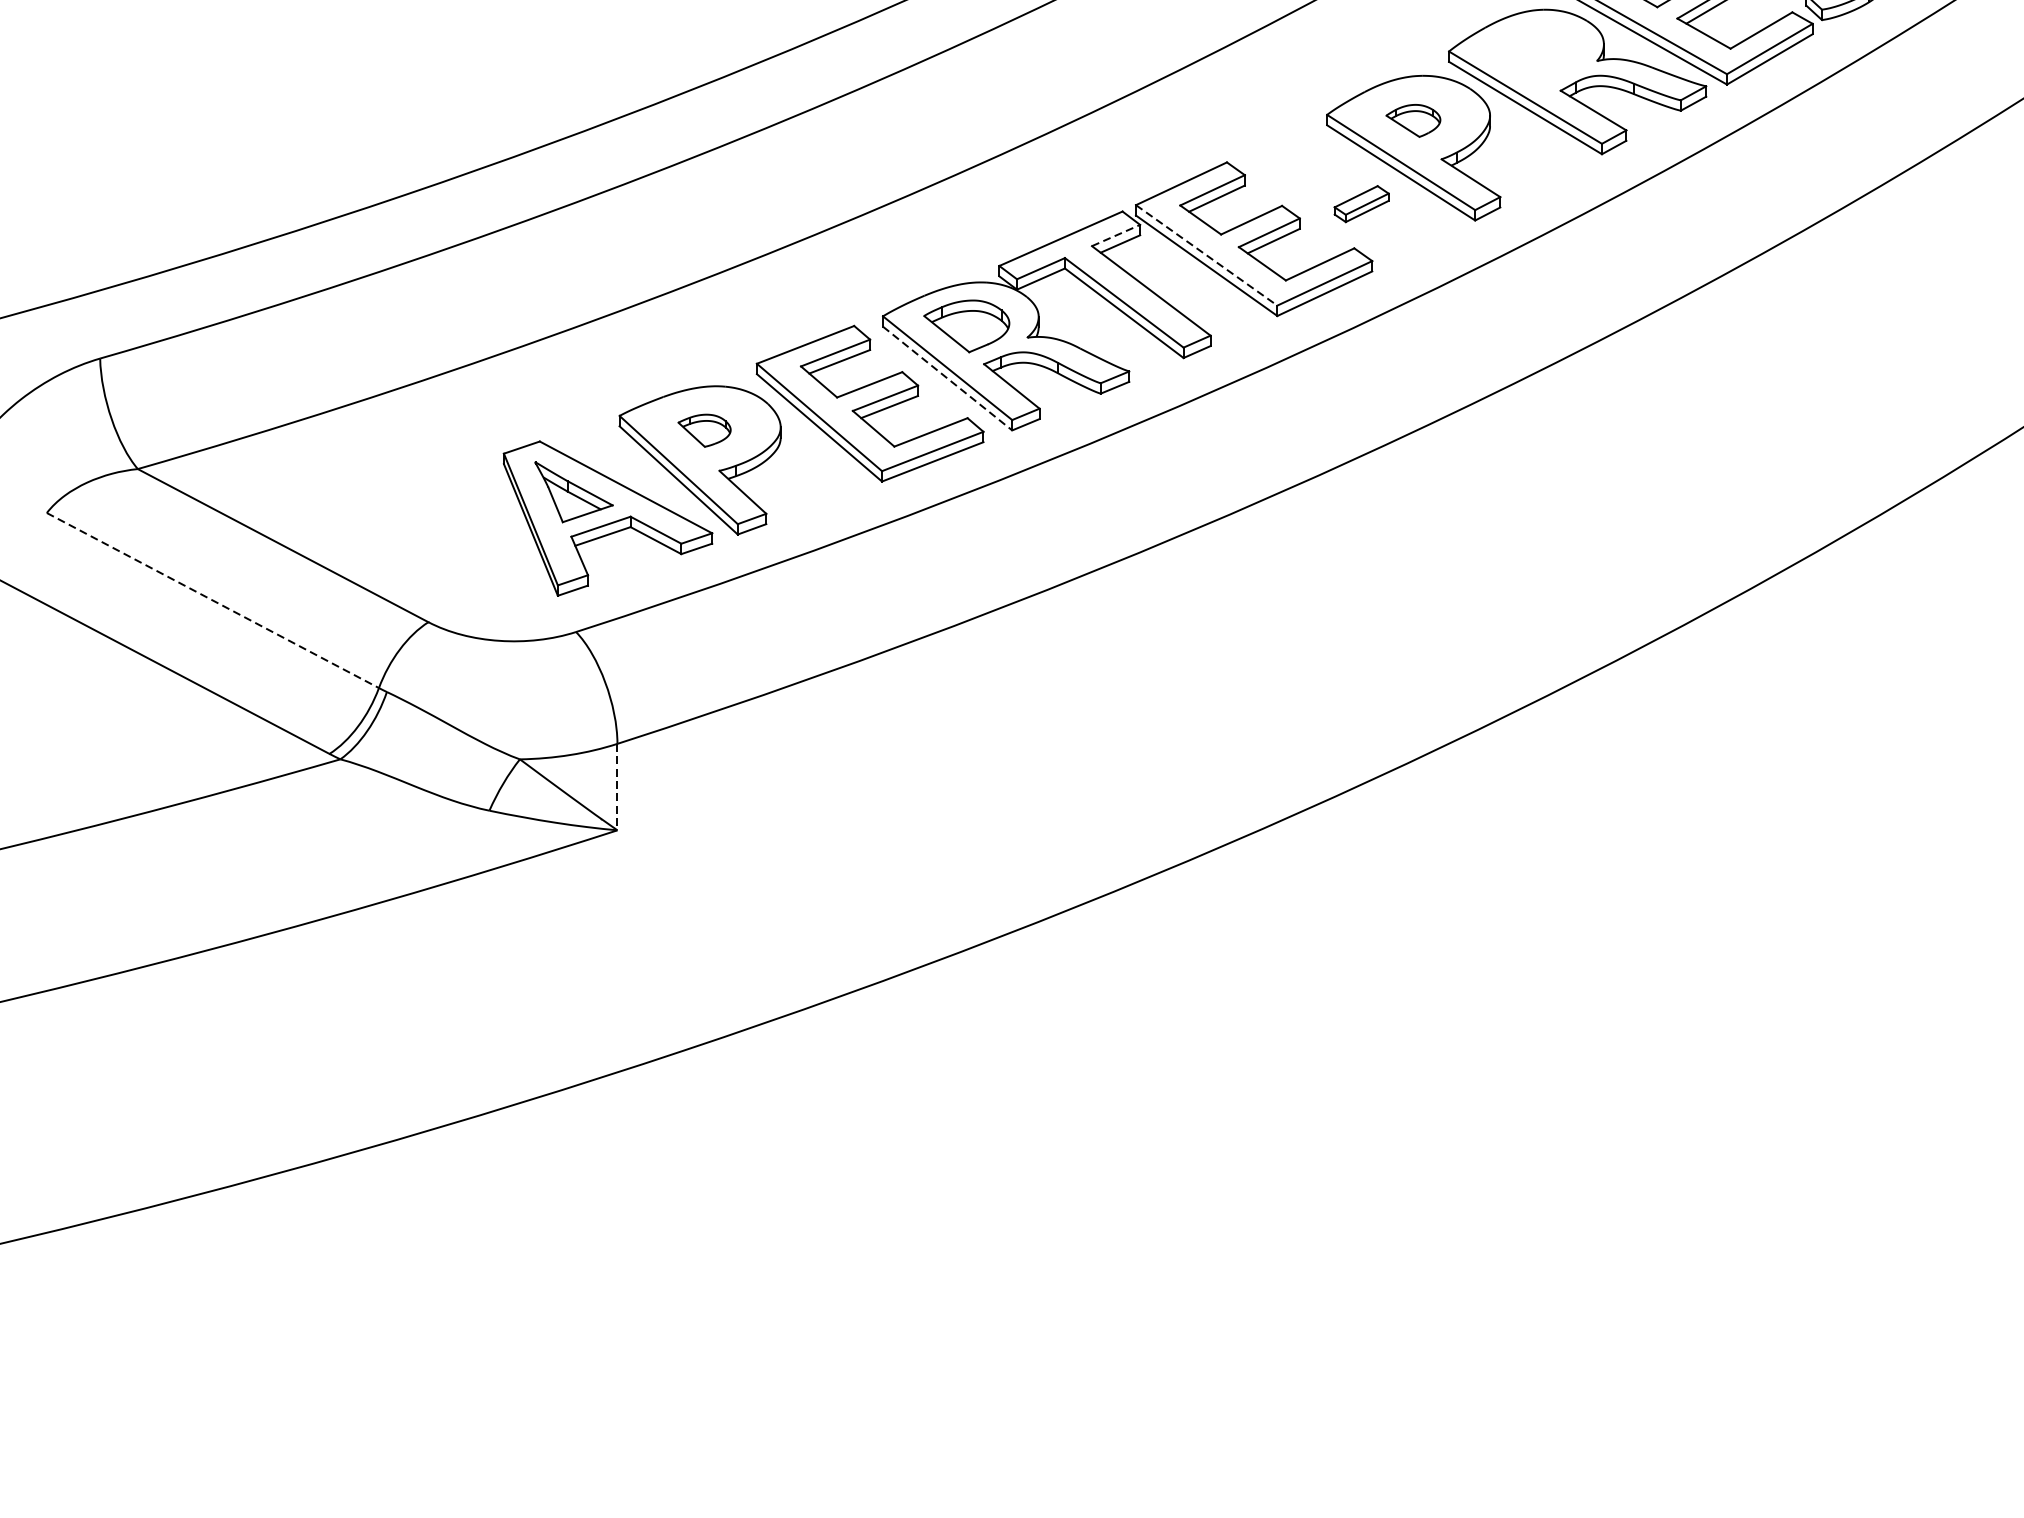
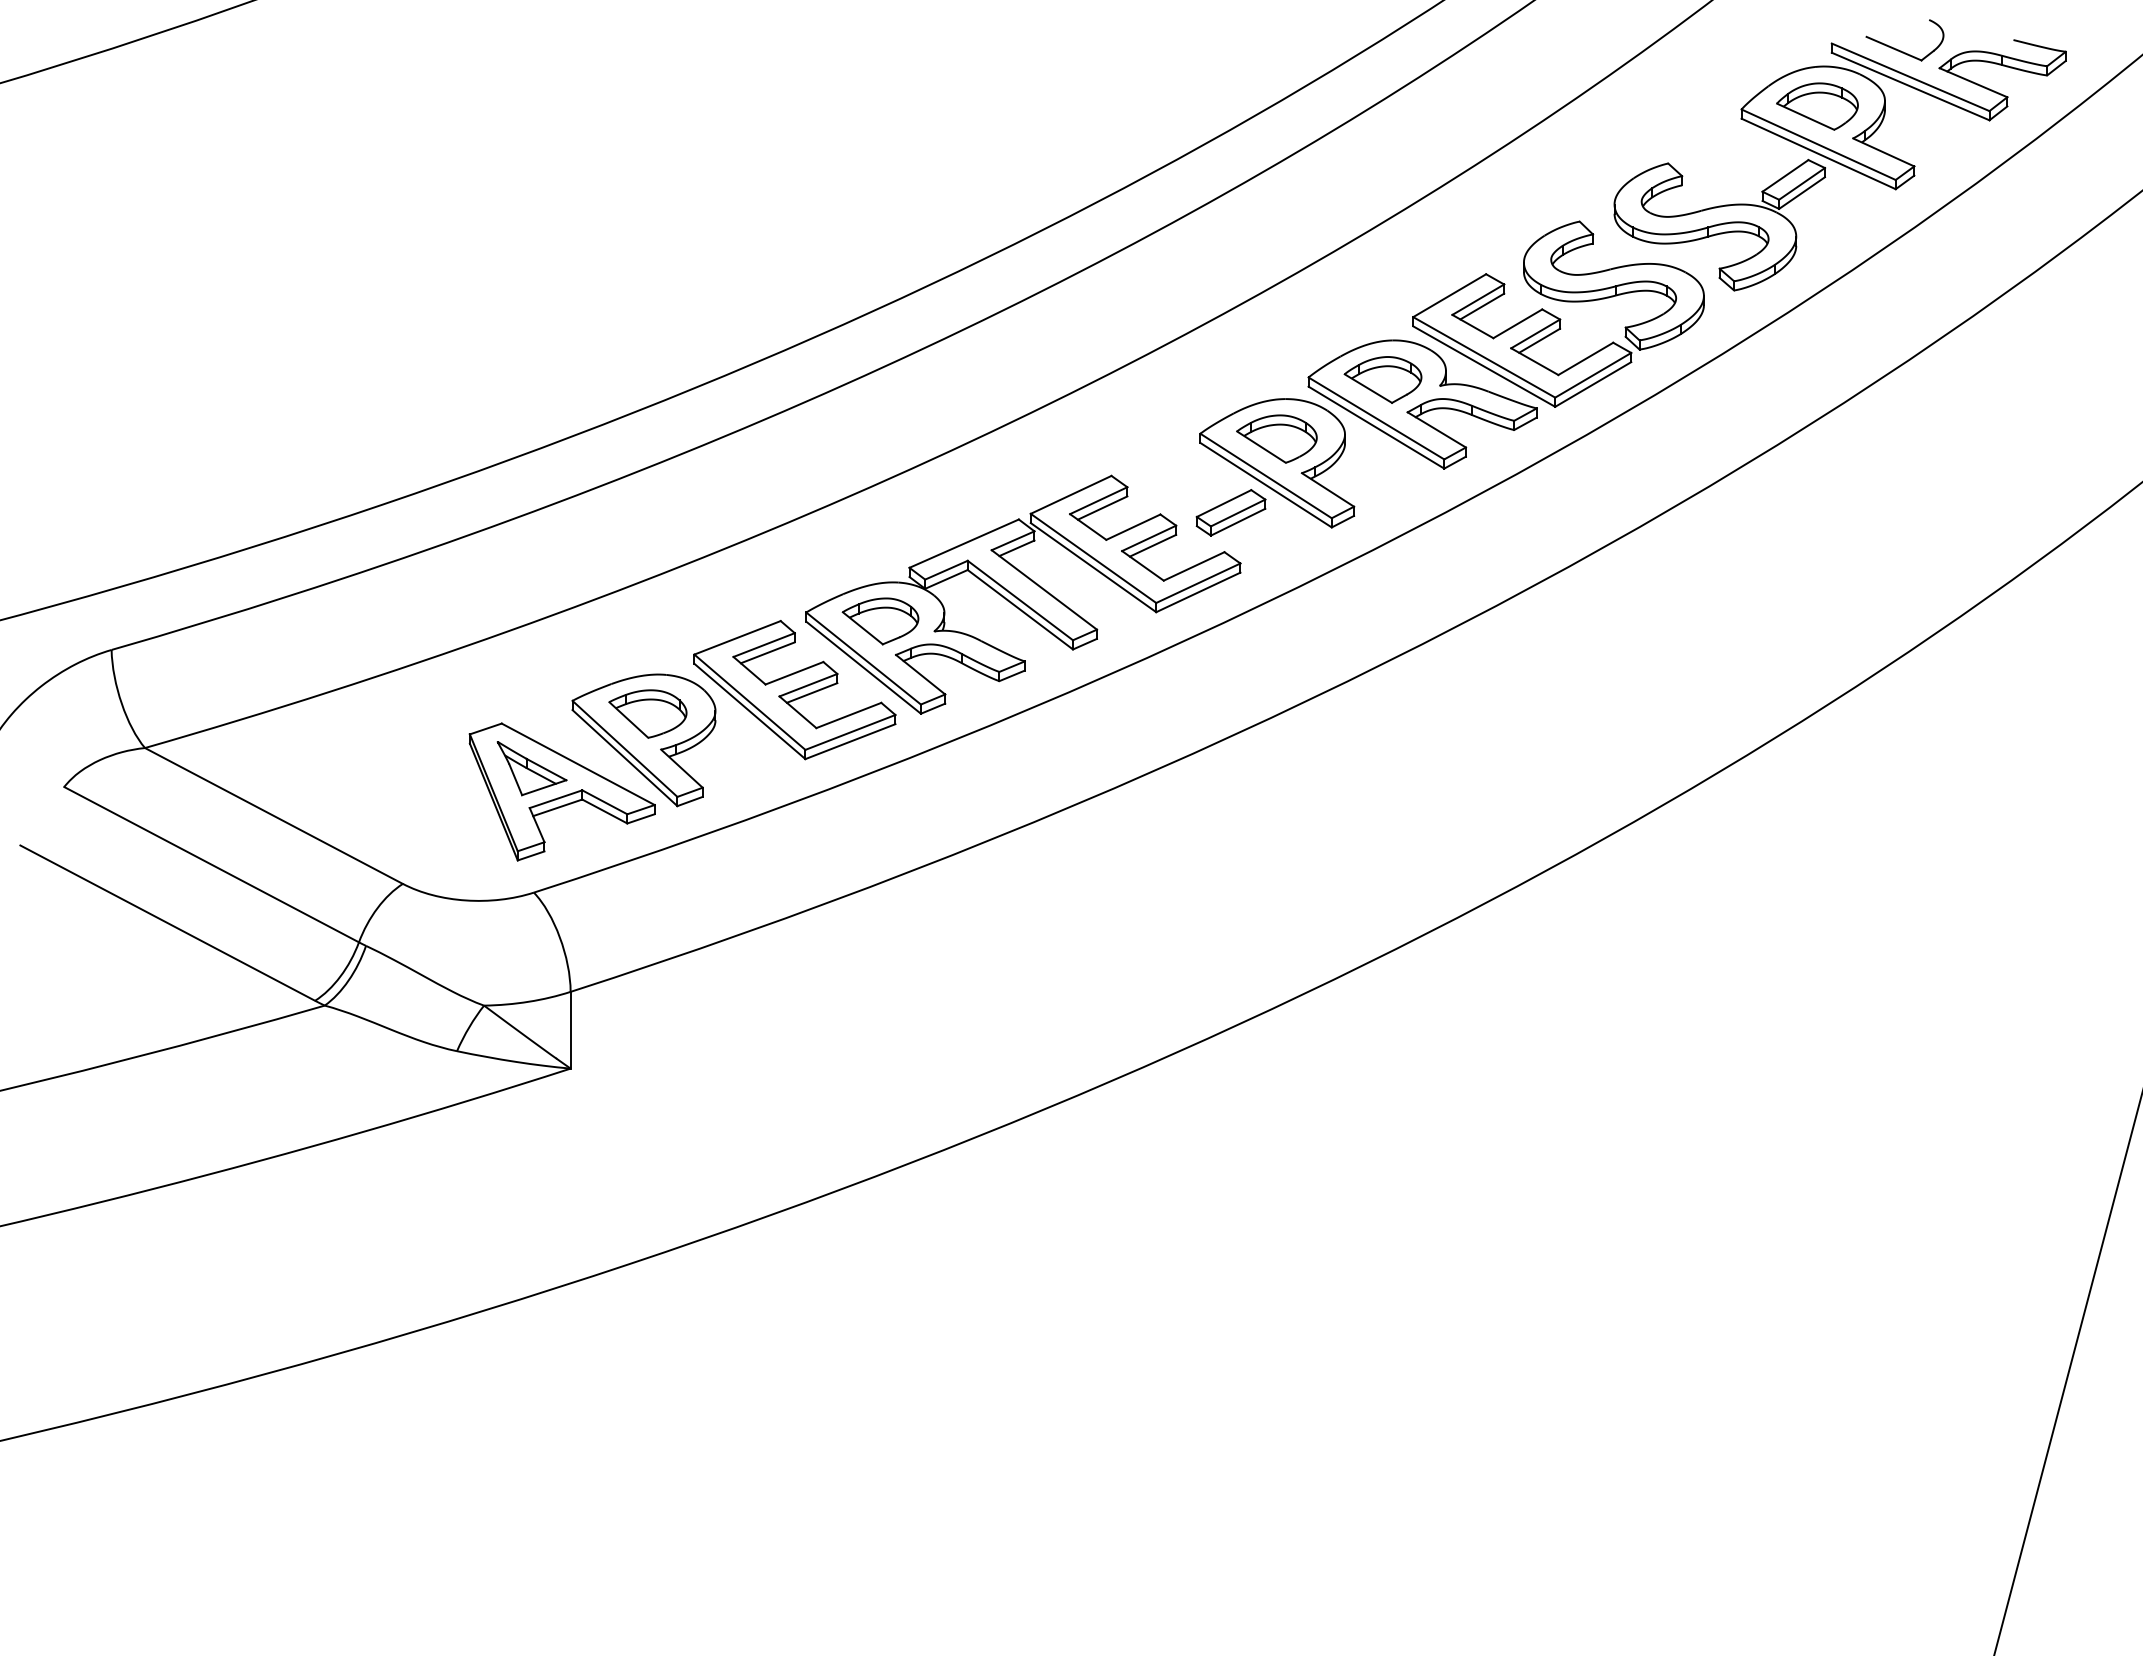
part: (1532, 53) -> (1382, 379), added
part: (1412, 120) -> (1276, 438), size x1.67
part: (1361, 203) -> (1230, 512), size x1.43
line: (1116, 235) -> (1013, 540), dashed -> solid
line: (1206, 255) -> (1093, 558), dashed -> solid
line: (947, 378) -> (863, 667), dashed -> solid
part: (704, 430) -> (647, 713), size x1.67
line: (212, 600) -> (211, 864), dashed -> solid
line: (617, 787) -> (570, 1030), dashed -> solid

